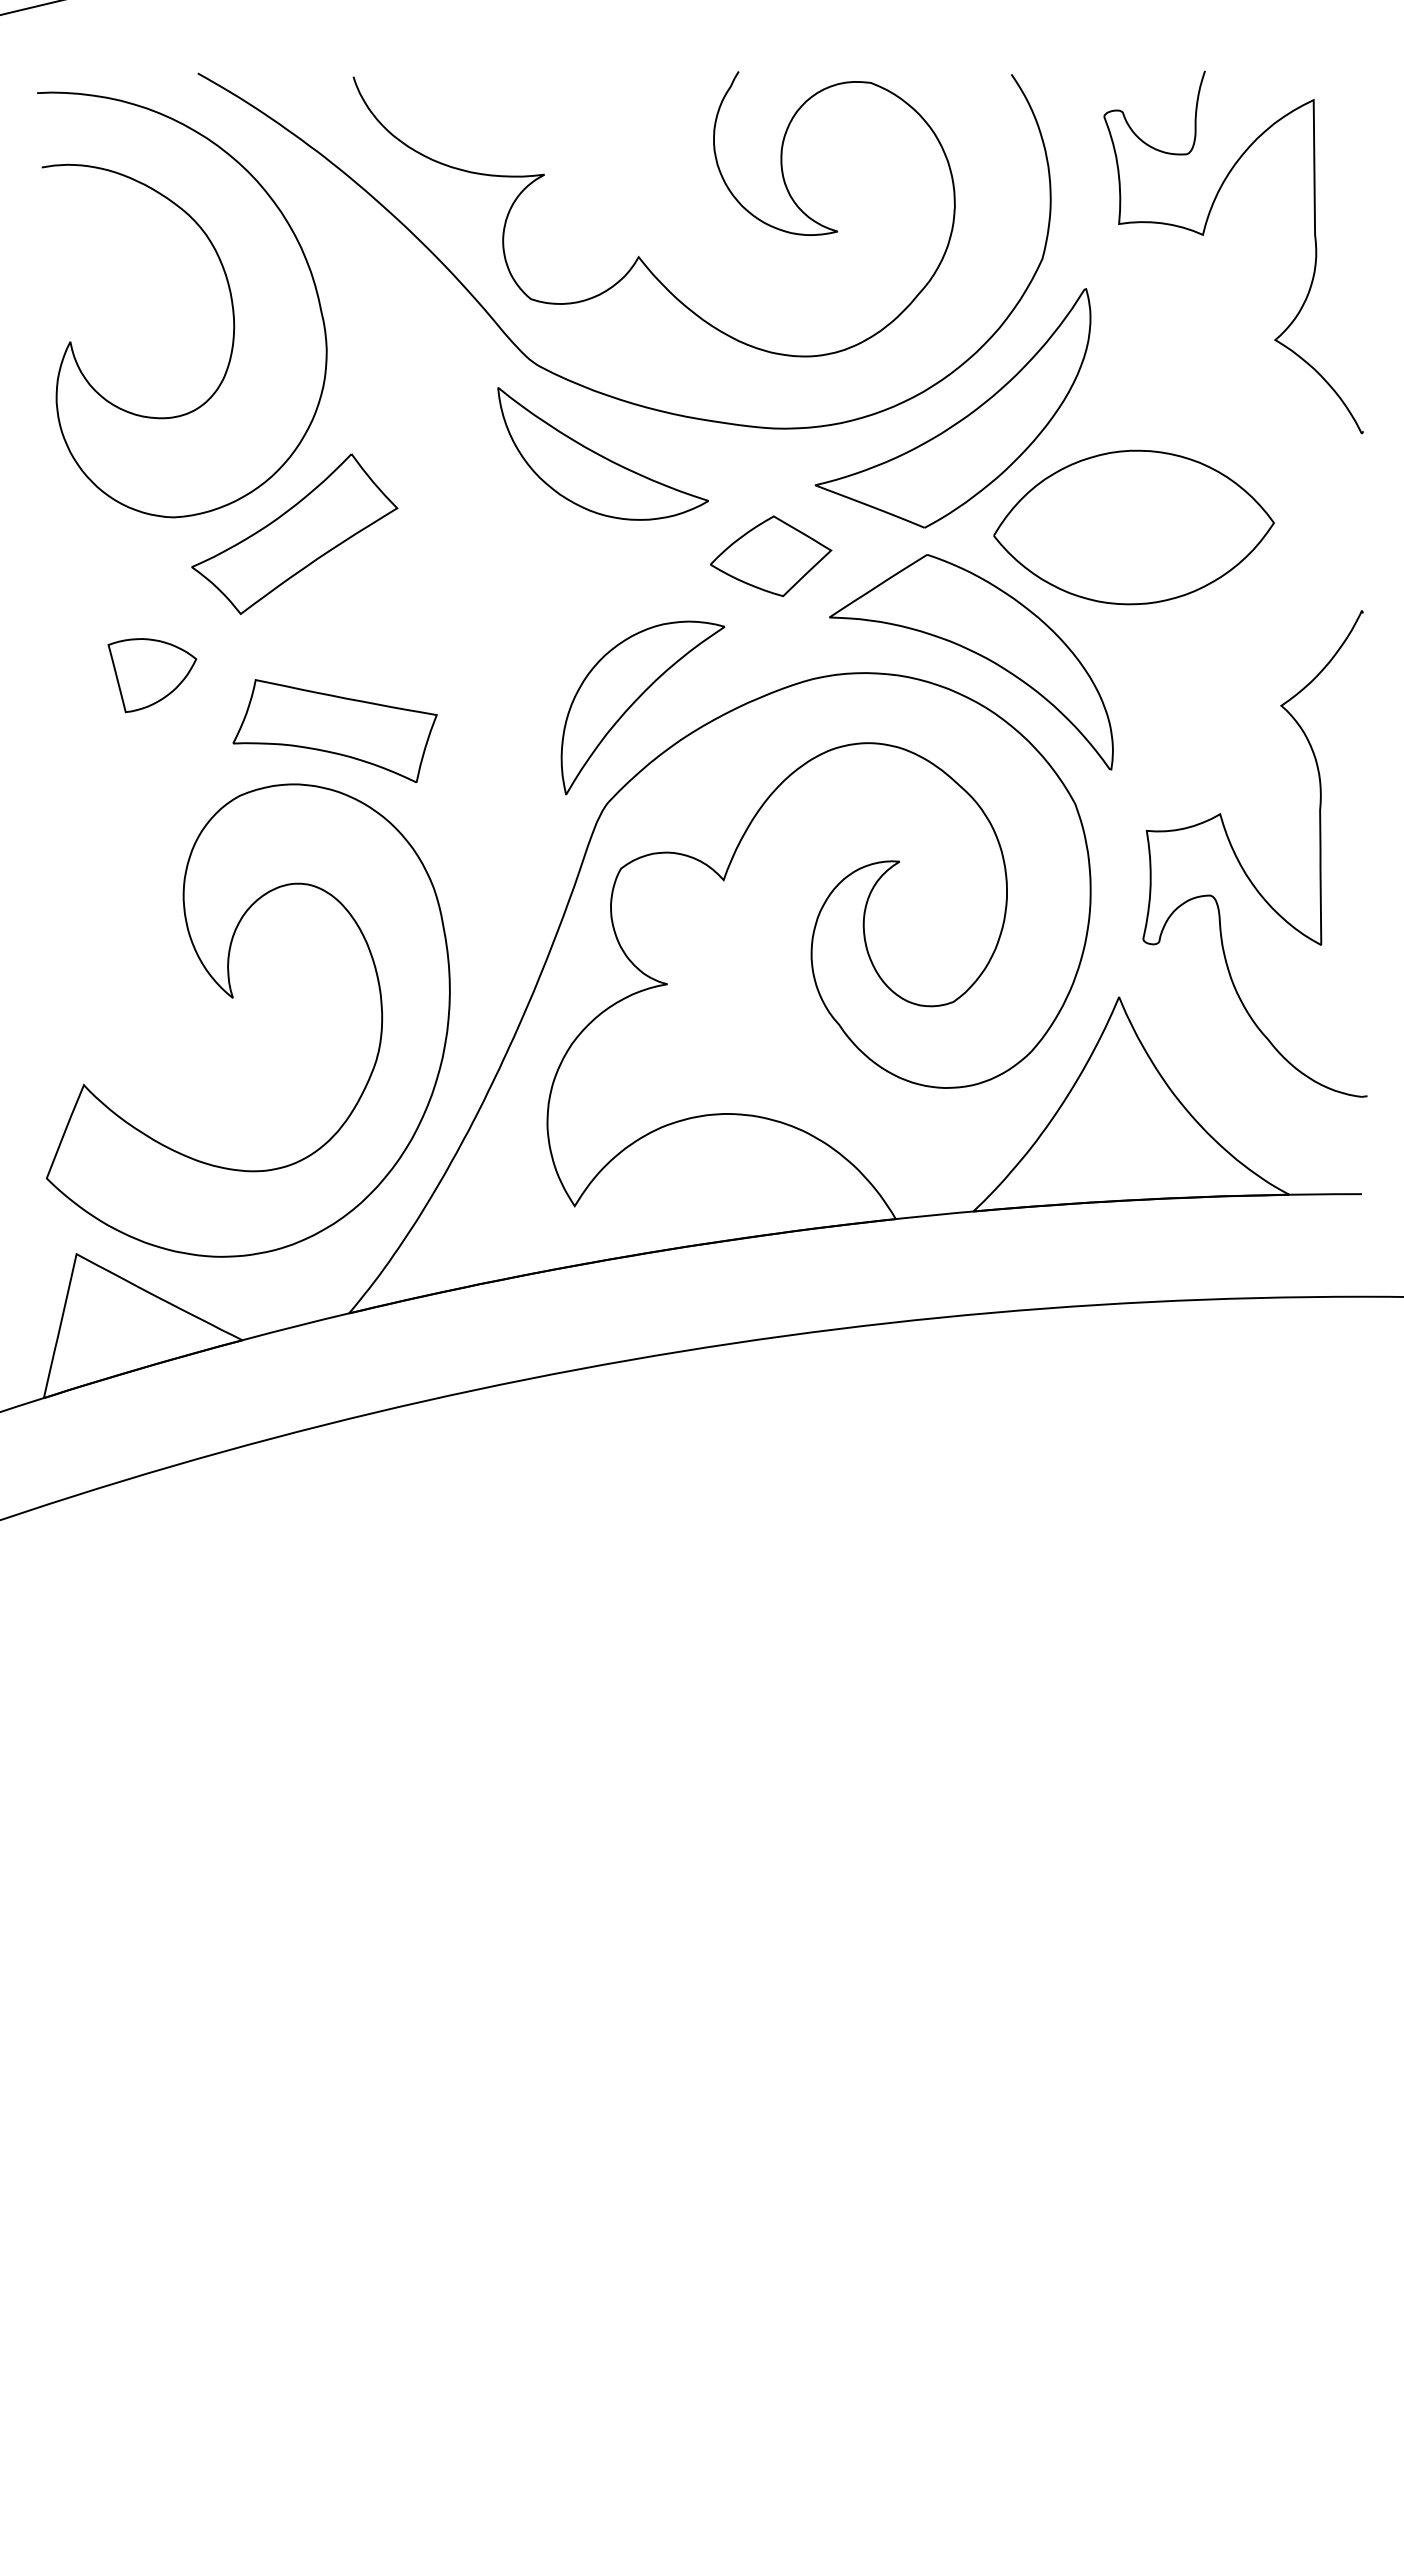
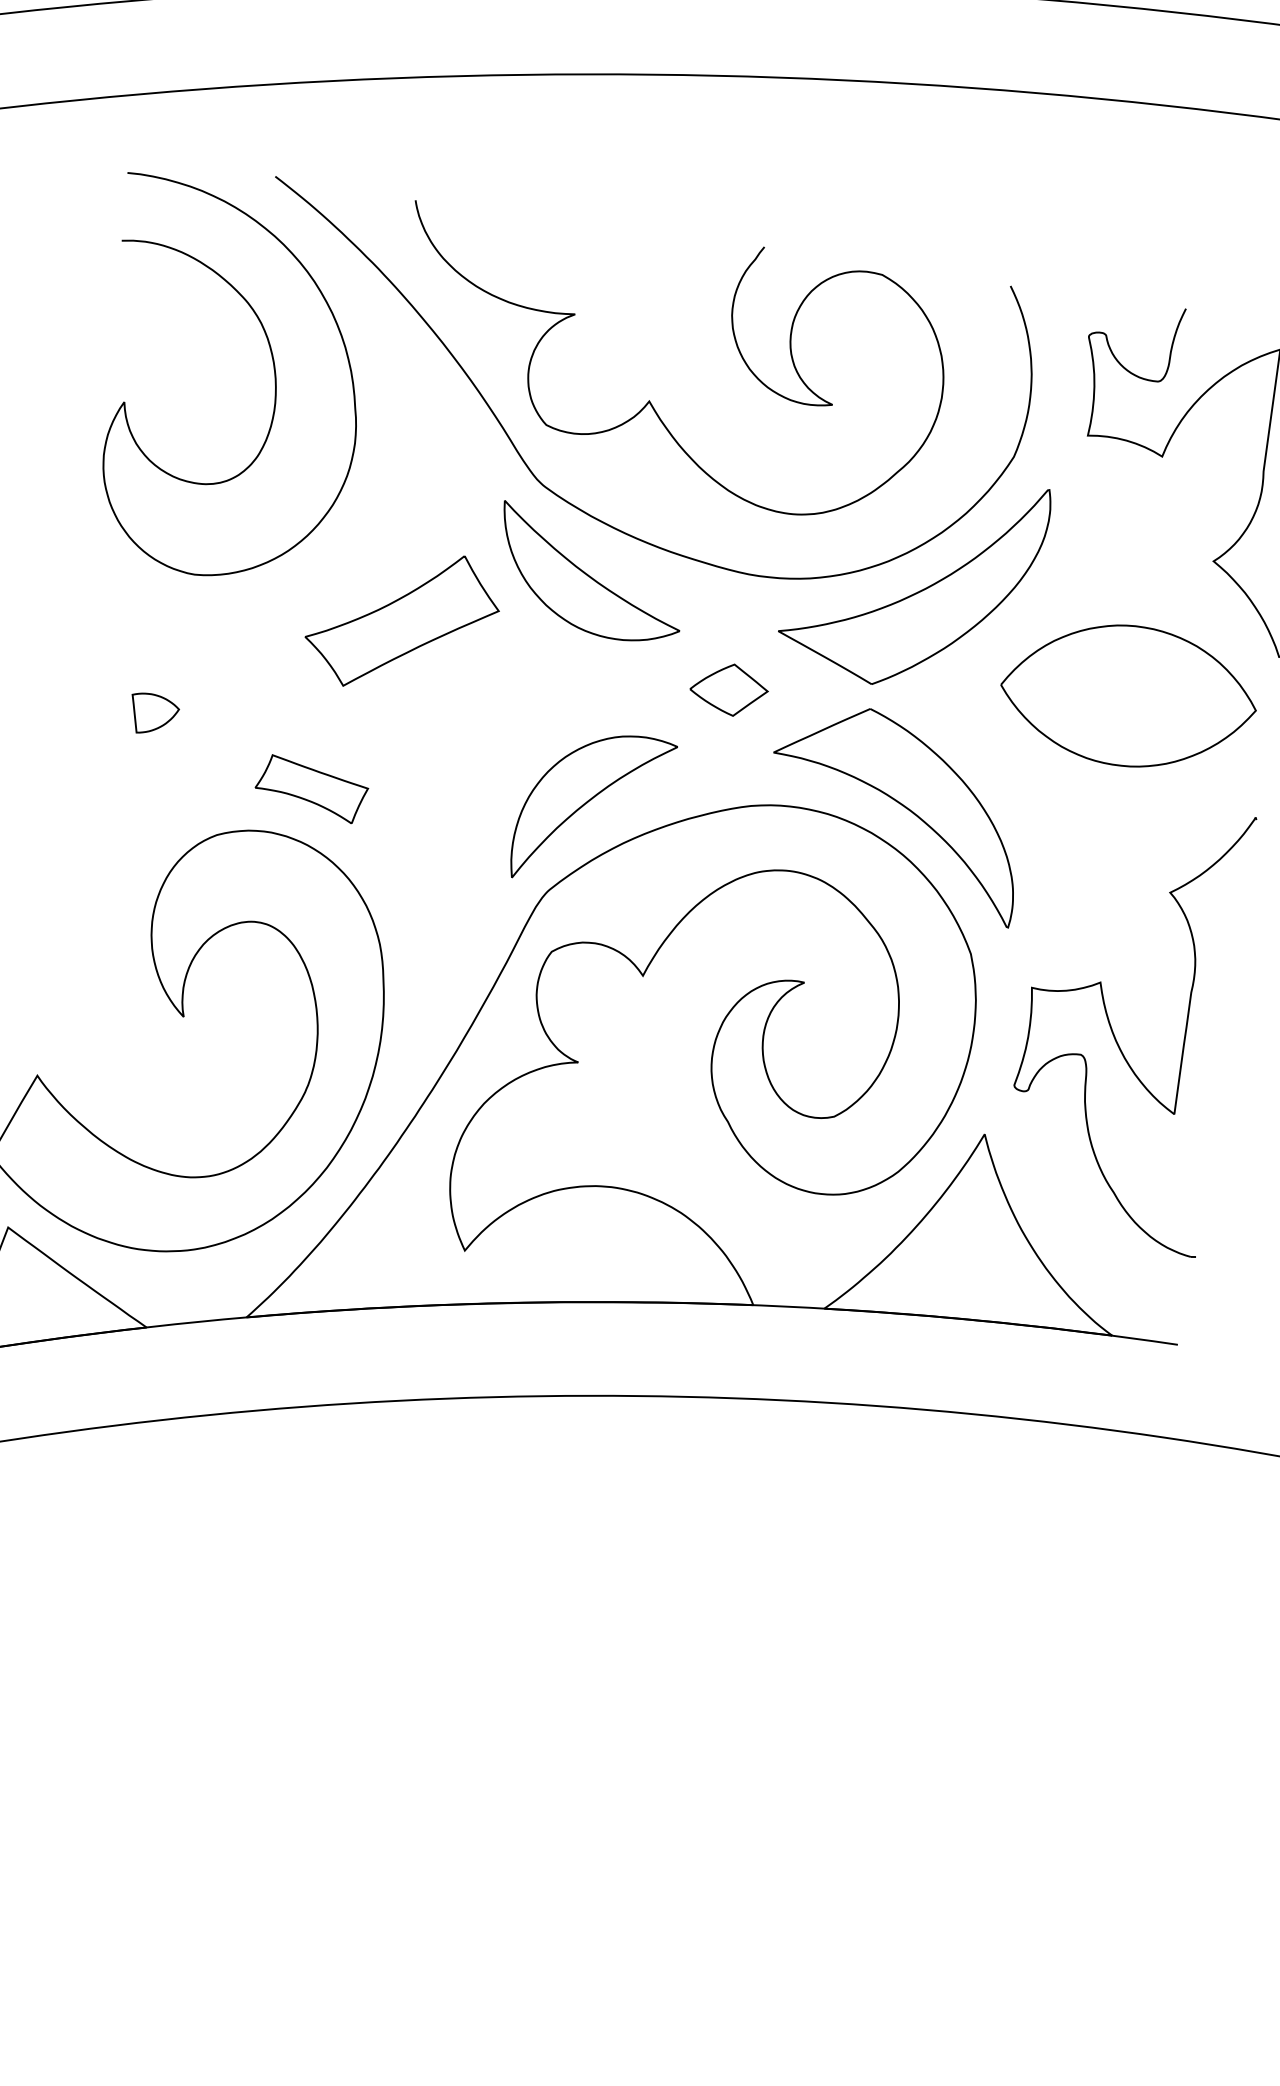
part: (1133, 527) -> (1128, 695), moved
part: (294, 534) -> (402, 621), moved
part: (771, 556) -> (729, 689), size x0.7
part: (152, 675) -> (154, 714), size x0.6
part: (334, 730) -> (311, 788), size x0.6

